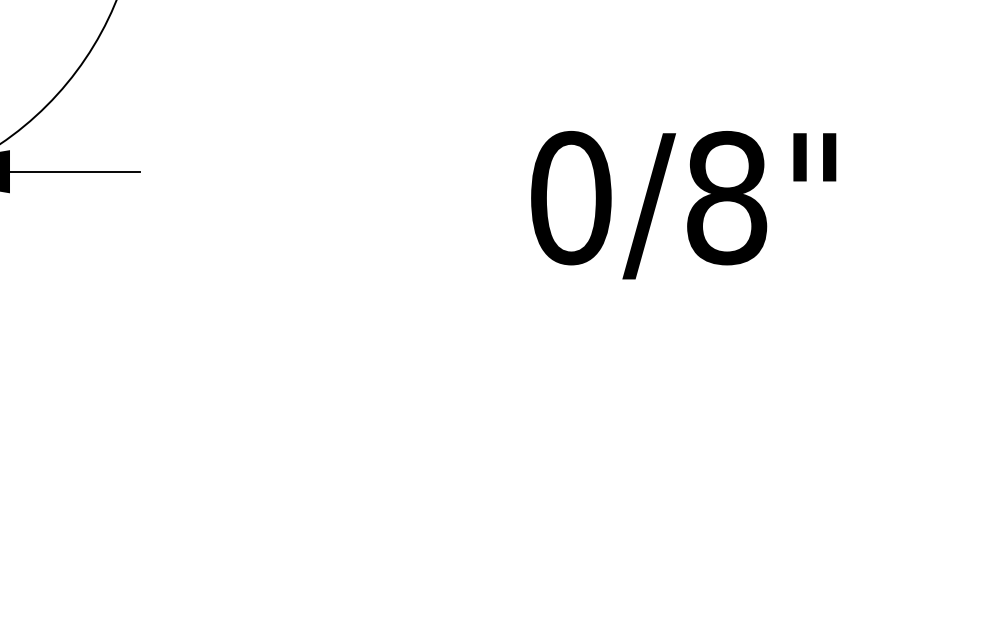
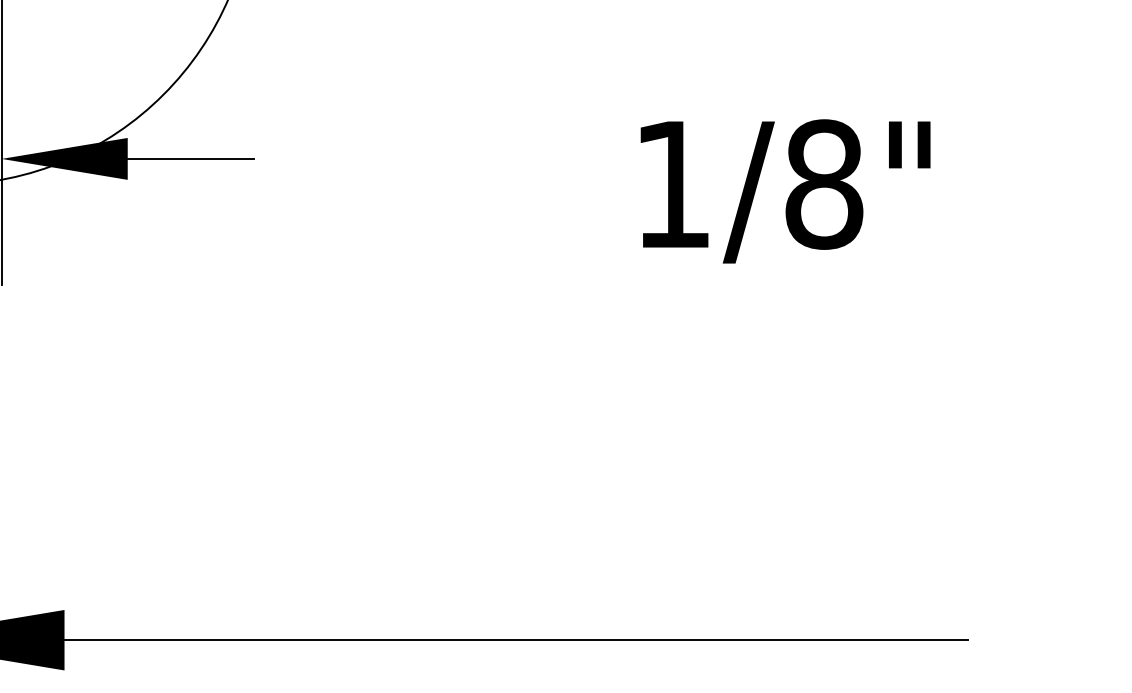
text: (571, 198) -> (673, 184), 0/8" -> 1/8"

